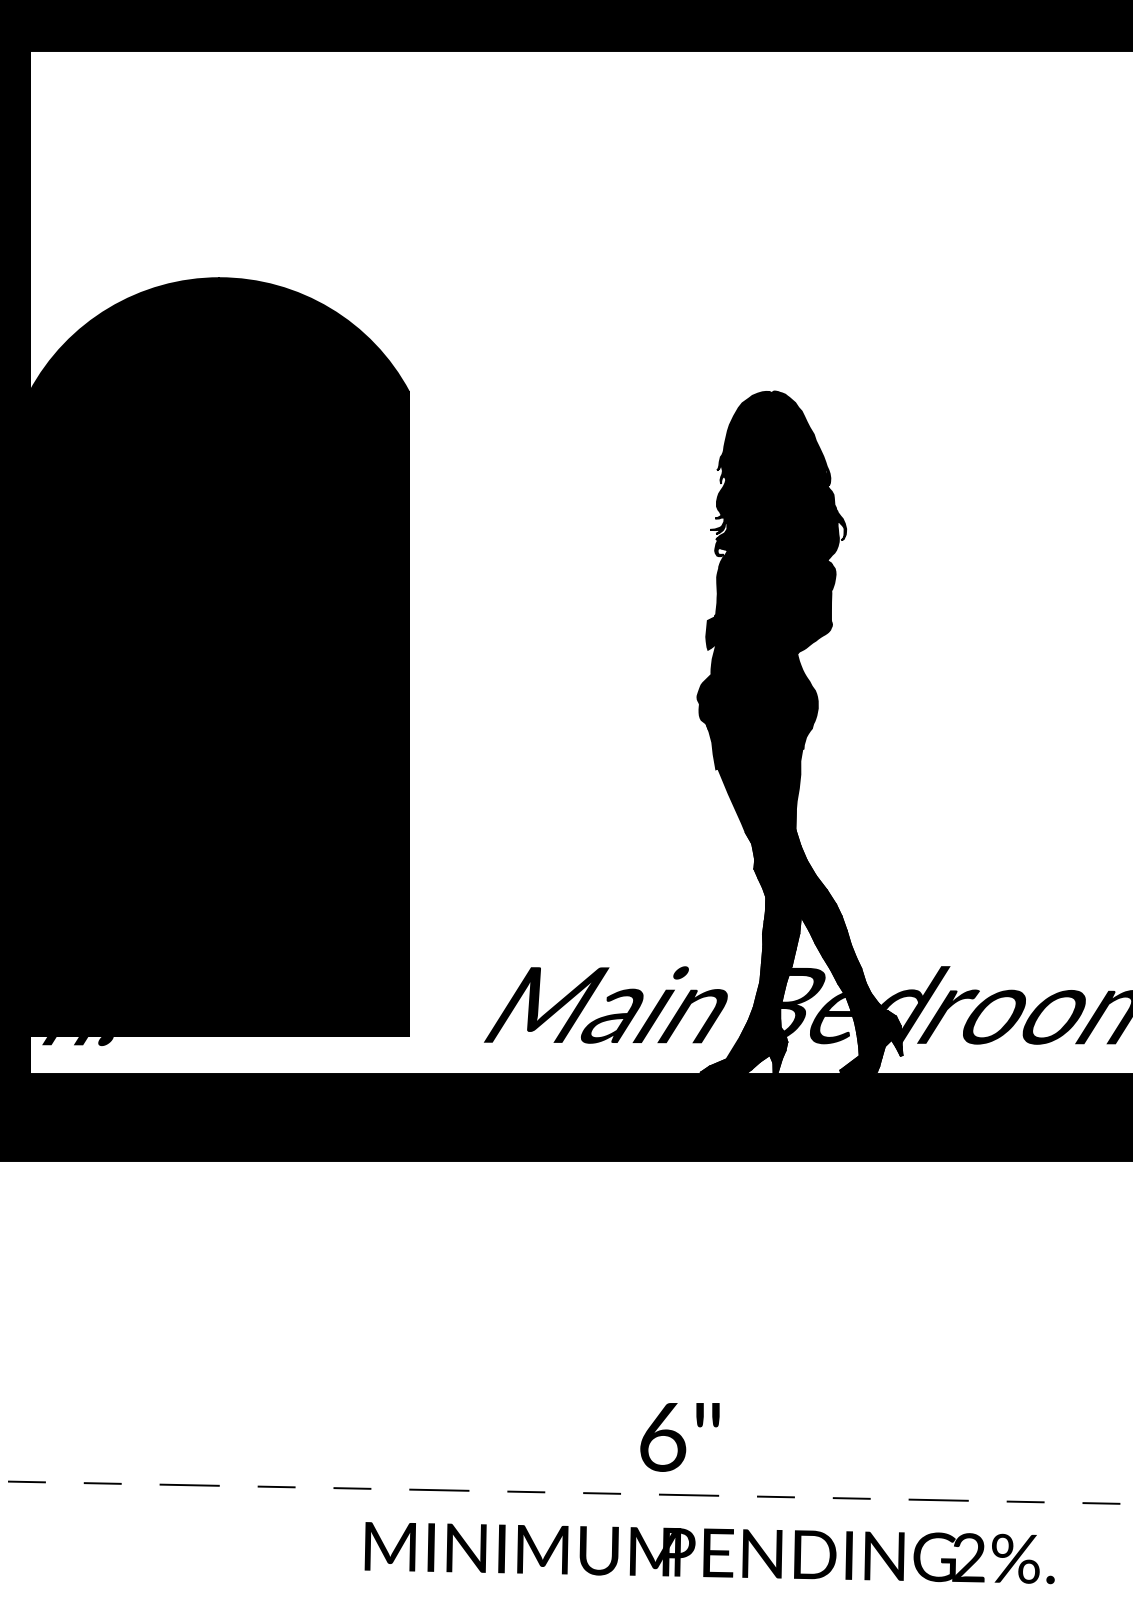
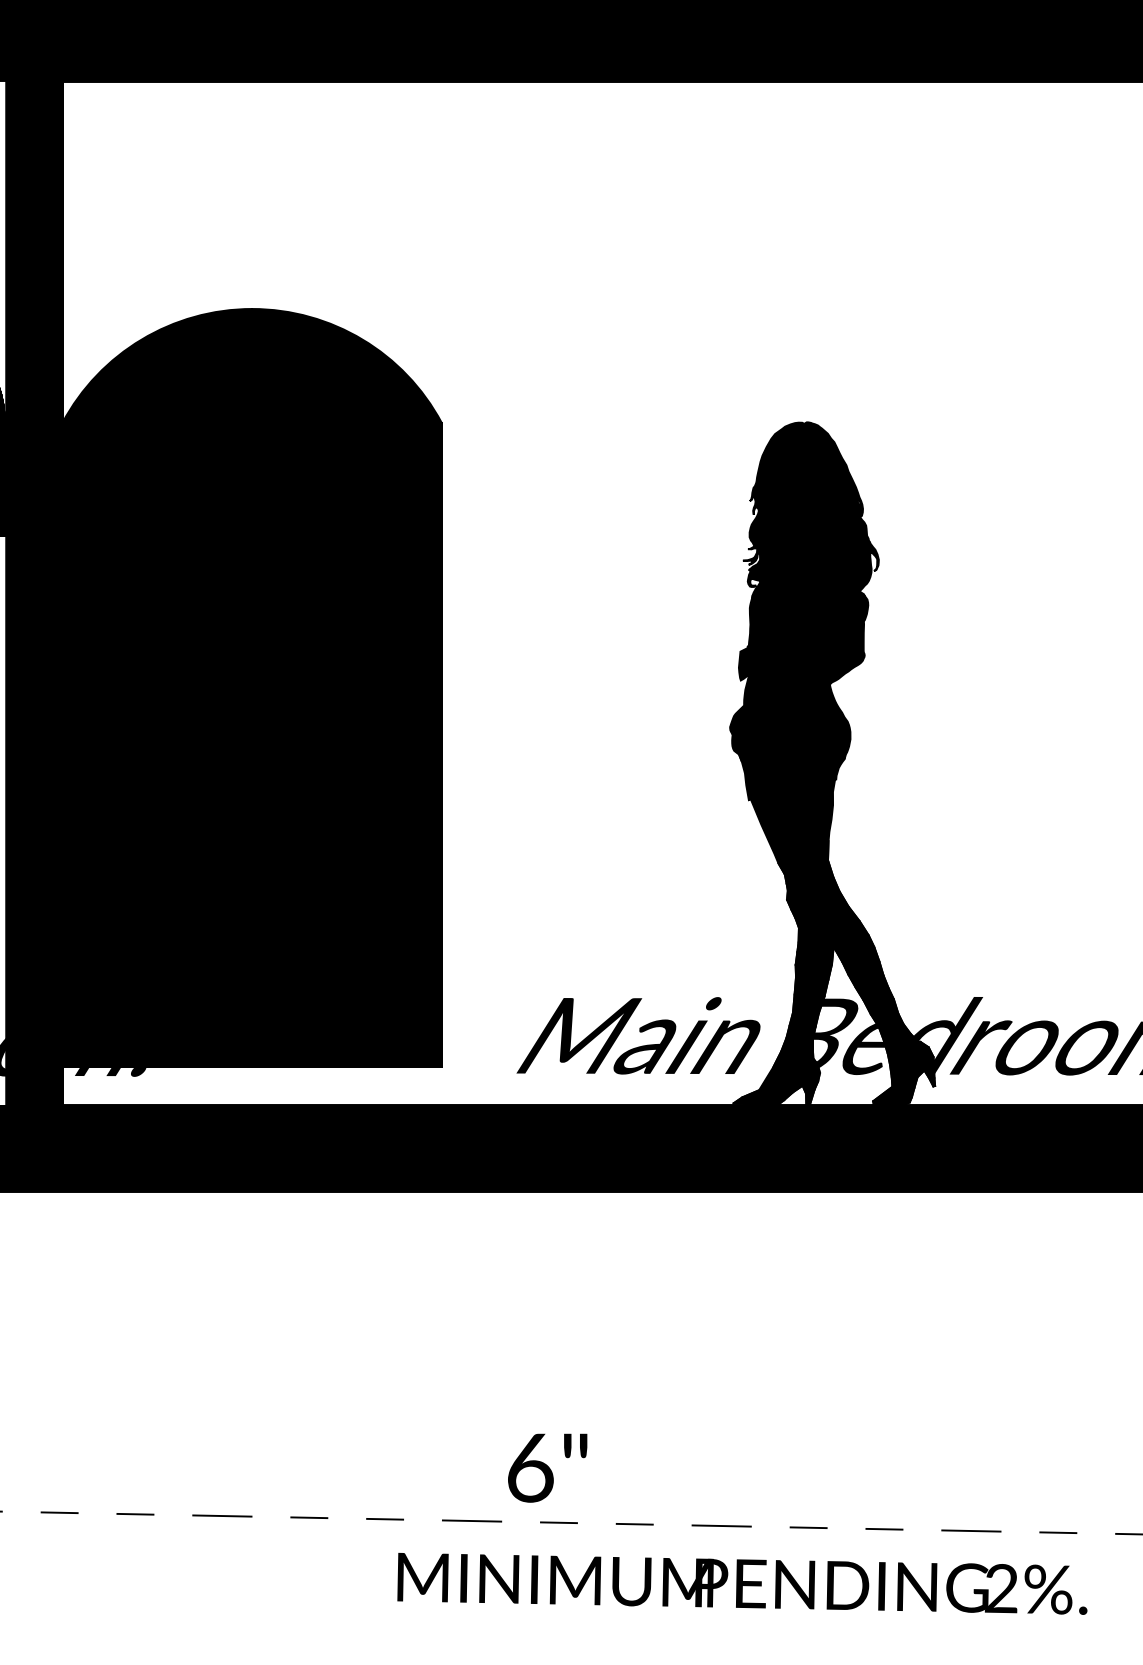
text: (679, 1436) -> (547, 1467), moved

